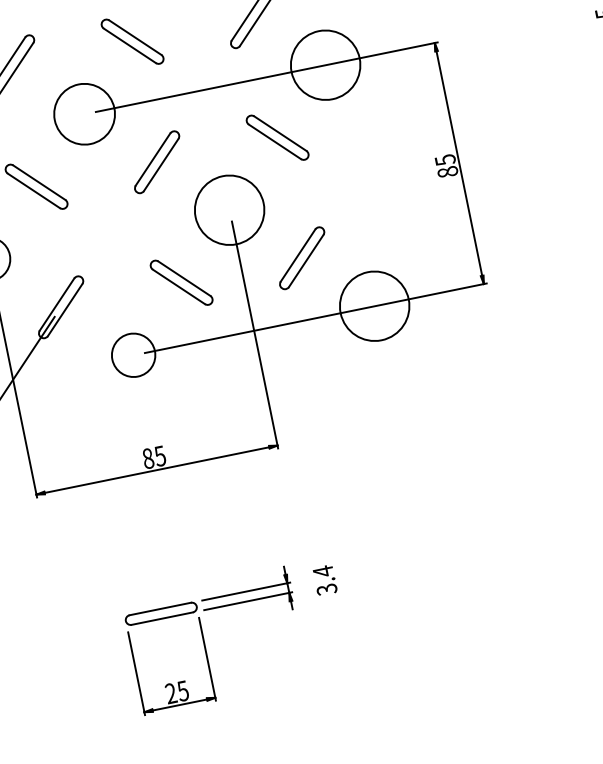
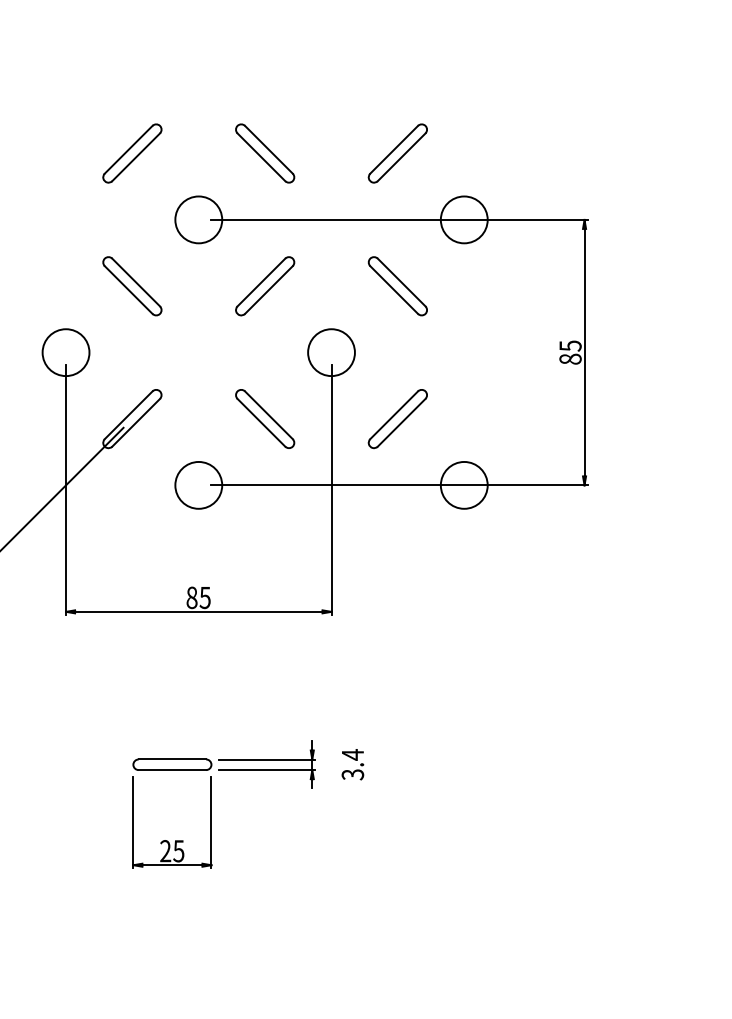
circle: (324, 65) -> (463, 219), size x0.62
circle: (84, 113) -> (198, 219), size x0.71
circle: (229, 210) -> (331, 352), size x0.62
circle: (373, 305) -> (463, 484), size x0.62

